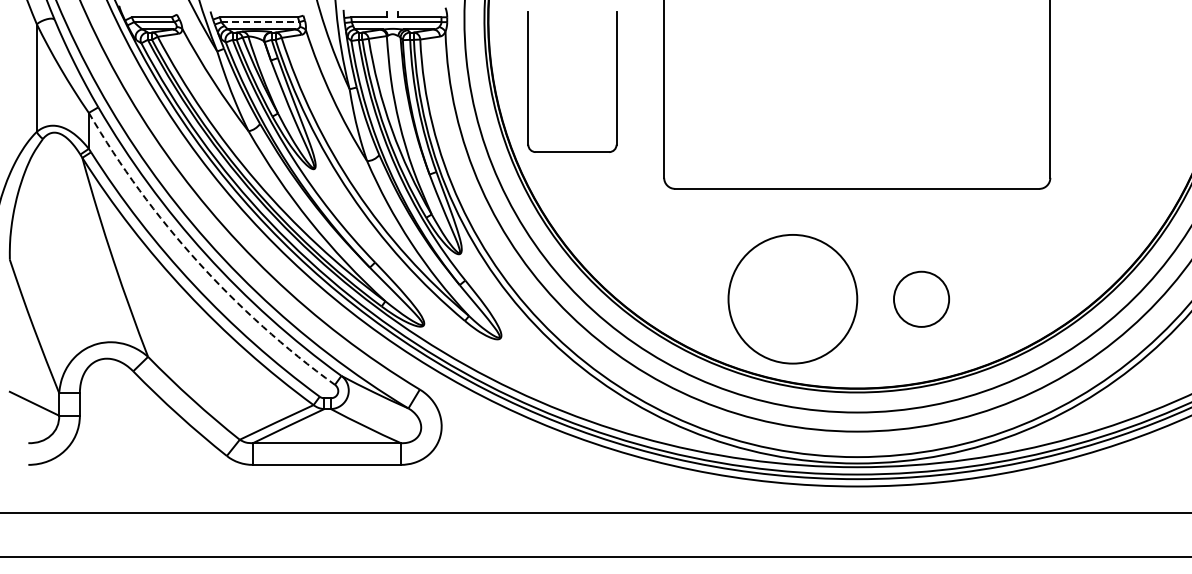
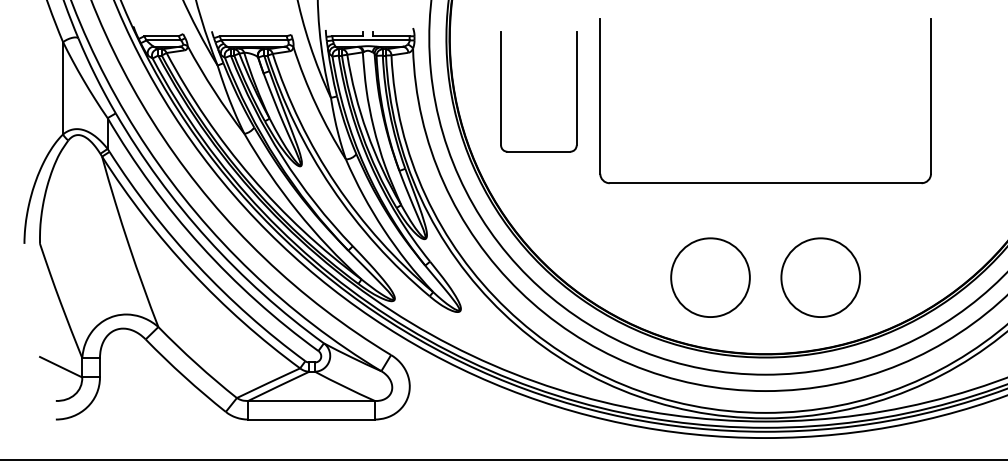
line: (260, 22) -> (254, 40), dashed -> solid
part: (528, 81) -> (501, 91), moved
arc: (197, 261) -> (200, 245), dashed -> solid
circle: (792, 299) -> (710, 277), size x0.71
circle: (921, 299) -> (820, 277), size x1.67

